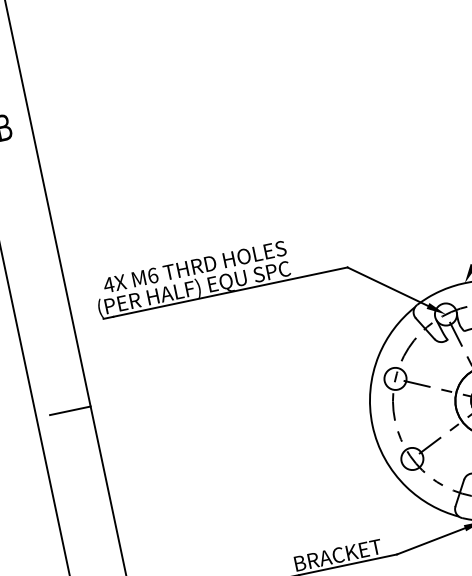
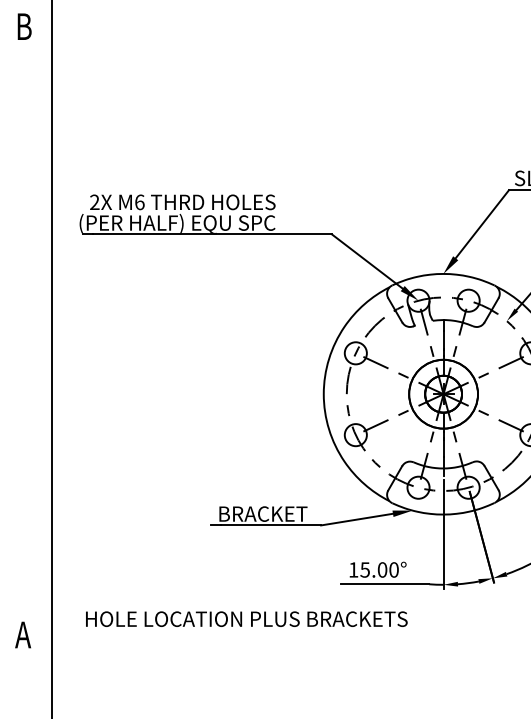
text: (108, 284) -> (94, 201), 4X -> 2X
line: (69, 410) -> (30, 317), removed

